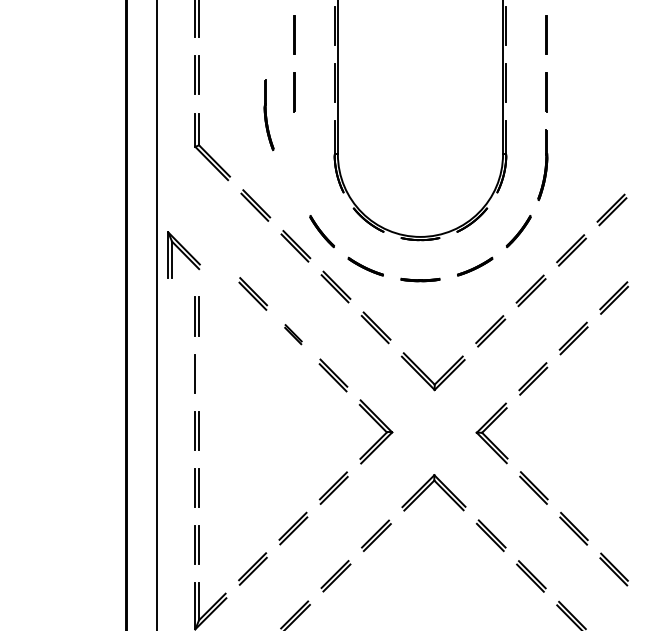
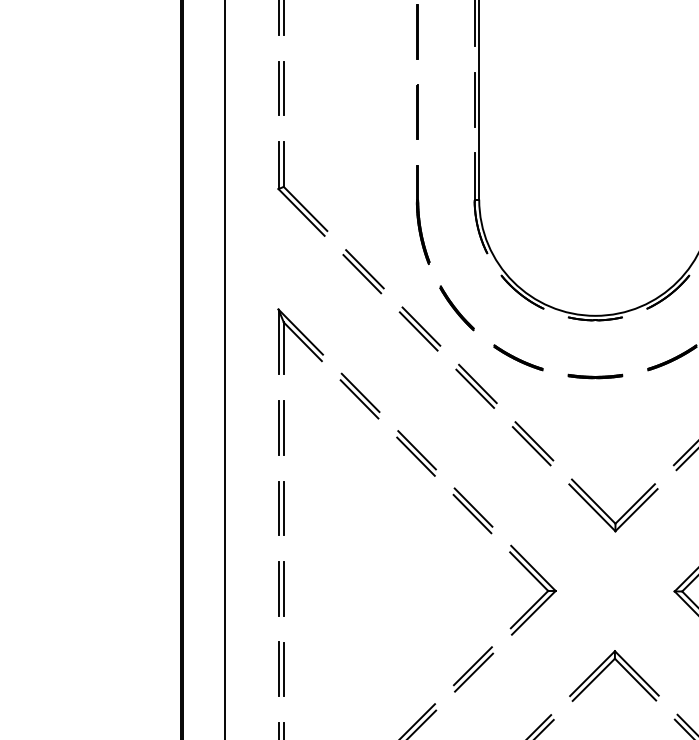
part: (268, 115) -> (422, 215), moved
part: (183, 254) -> (299, 340), moved
part: (293, 334) -> (416, 453), size x1.67
line: (199, 373) -> (284, 508), added

